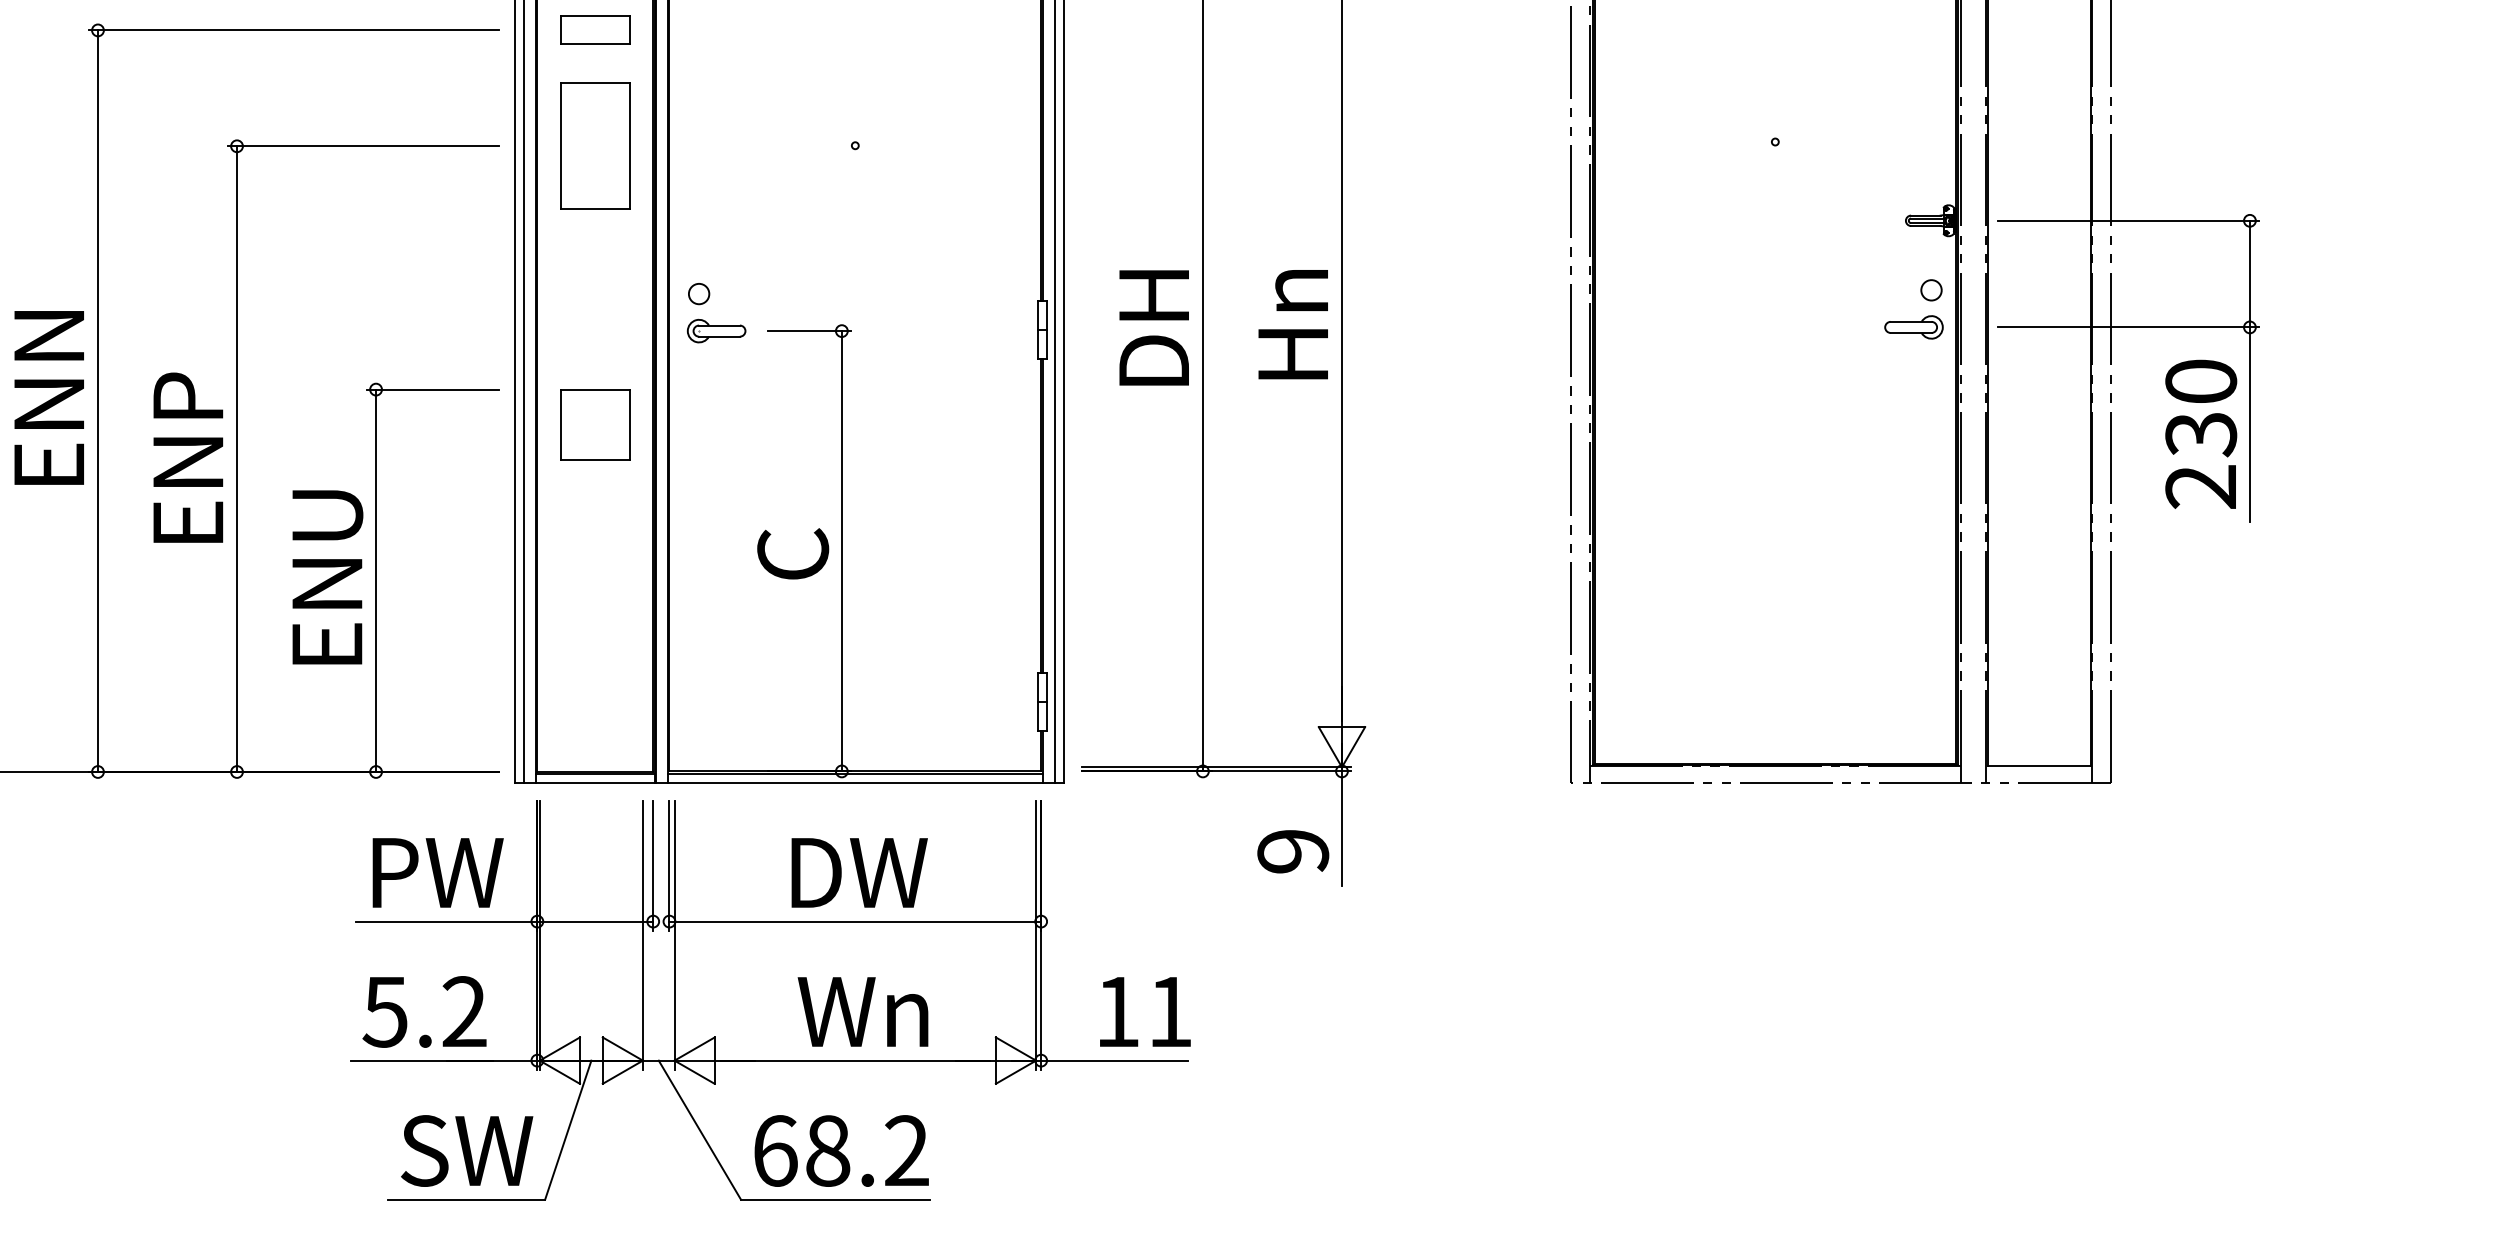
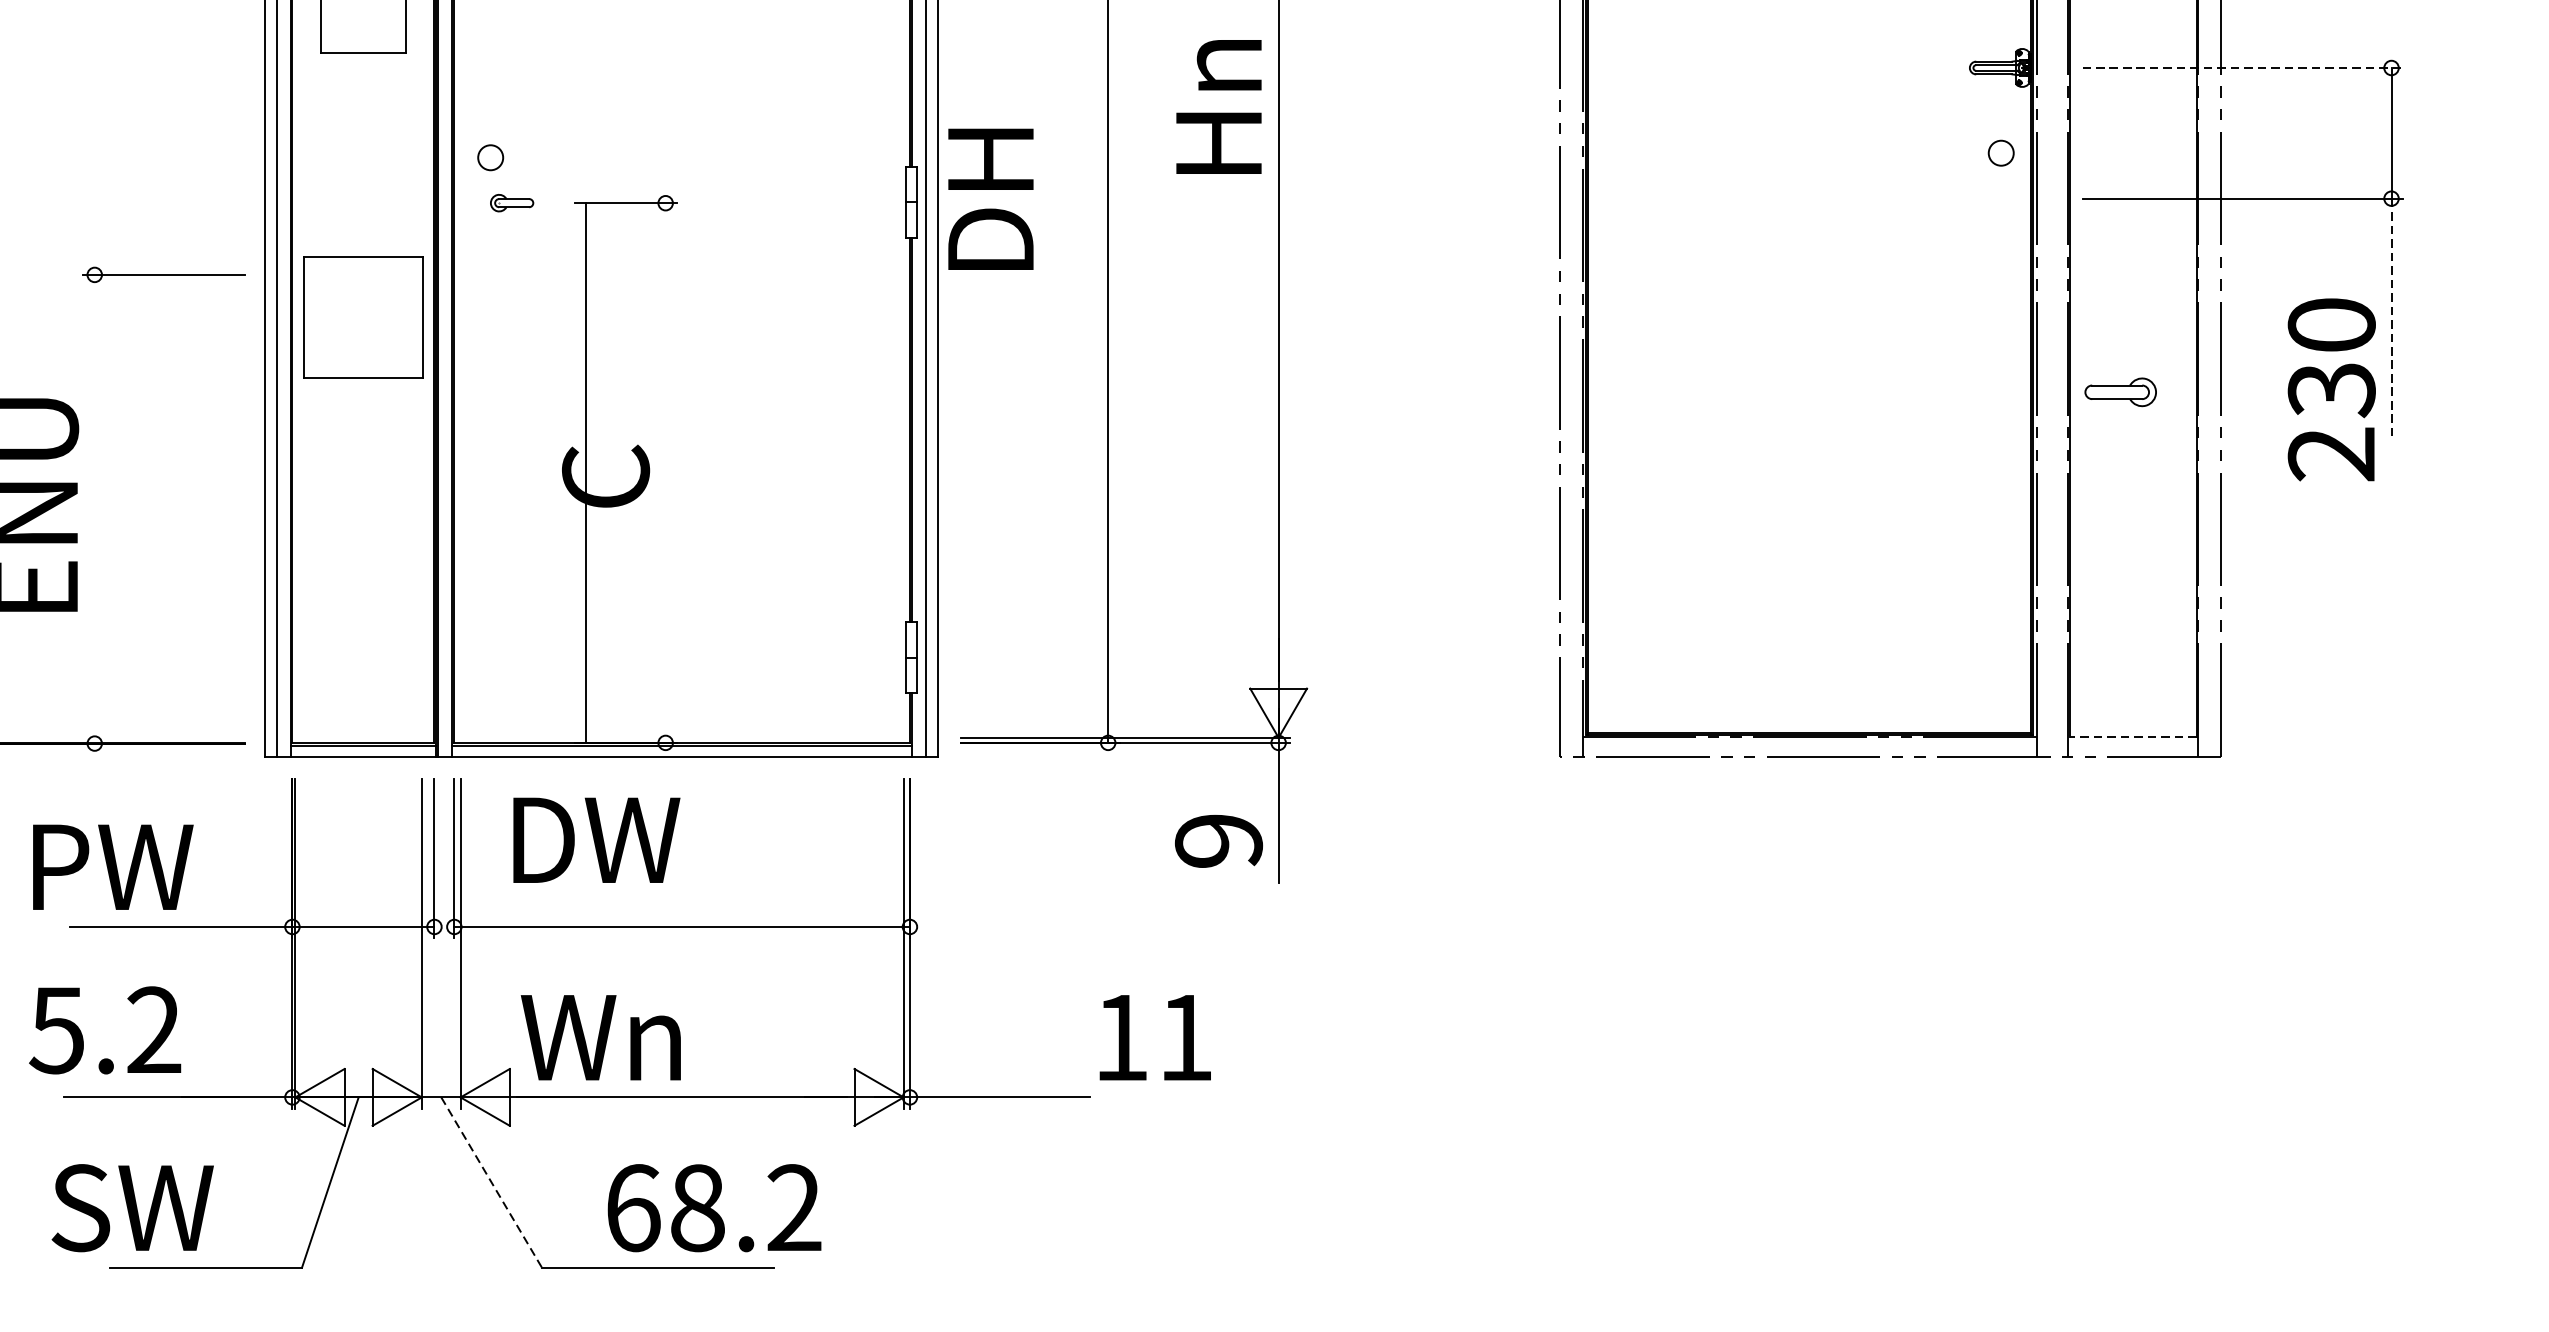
line: (2128, 220) -> (2242, 67), solid -> dashed
text: (1292, 324) -> (1218, 106), moved
text: (1153, 327) -> (990, 198), moved
part: (1913, 327) -> (2120, 392), moved
part: (716, 330) -> (512, 202), size x0.6
part: (595, 424) -> (363, 317), size x1.4
line: (2249, 425) -> (2391, 318), solid -> dashed
text: (2201, 433) -> (2332, 388), moved
line: (841, 551) -> (585, 473), moved
line: (376, 580) -> (95, 508), removed
line: (2039, 766) -> (2133, 736), solid -> dashed
text: (437, 872) -> (112, 866), moved
text: (859, 872) -> (596, 839), moved
text: (424, 1011) -> (105, 1029), moved
text: (862, 1011) -> (600, 1037), moved
text: (1145, 1011) -> (1155, 1037), moved
line: (699, 1130) -> (491, 1183), solid -> dashed
text: (467, 1150) -> (133, 1207), moved
text: (841, 1150) -> (714, 1207), moved

